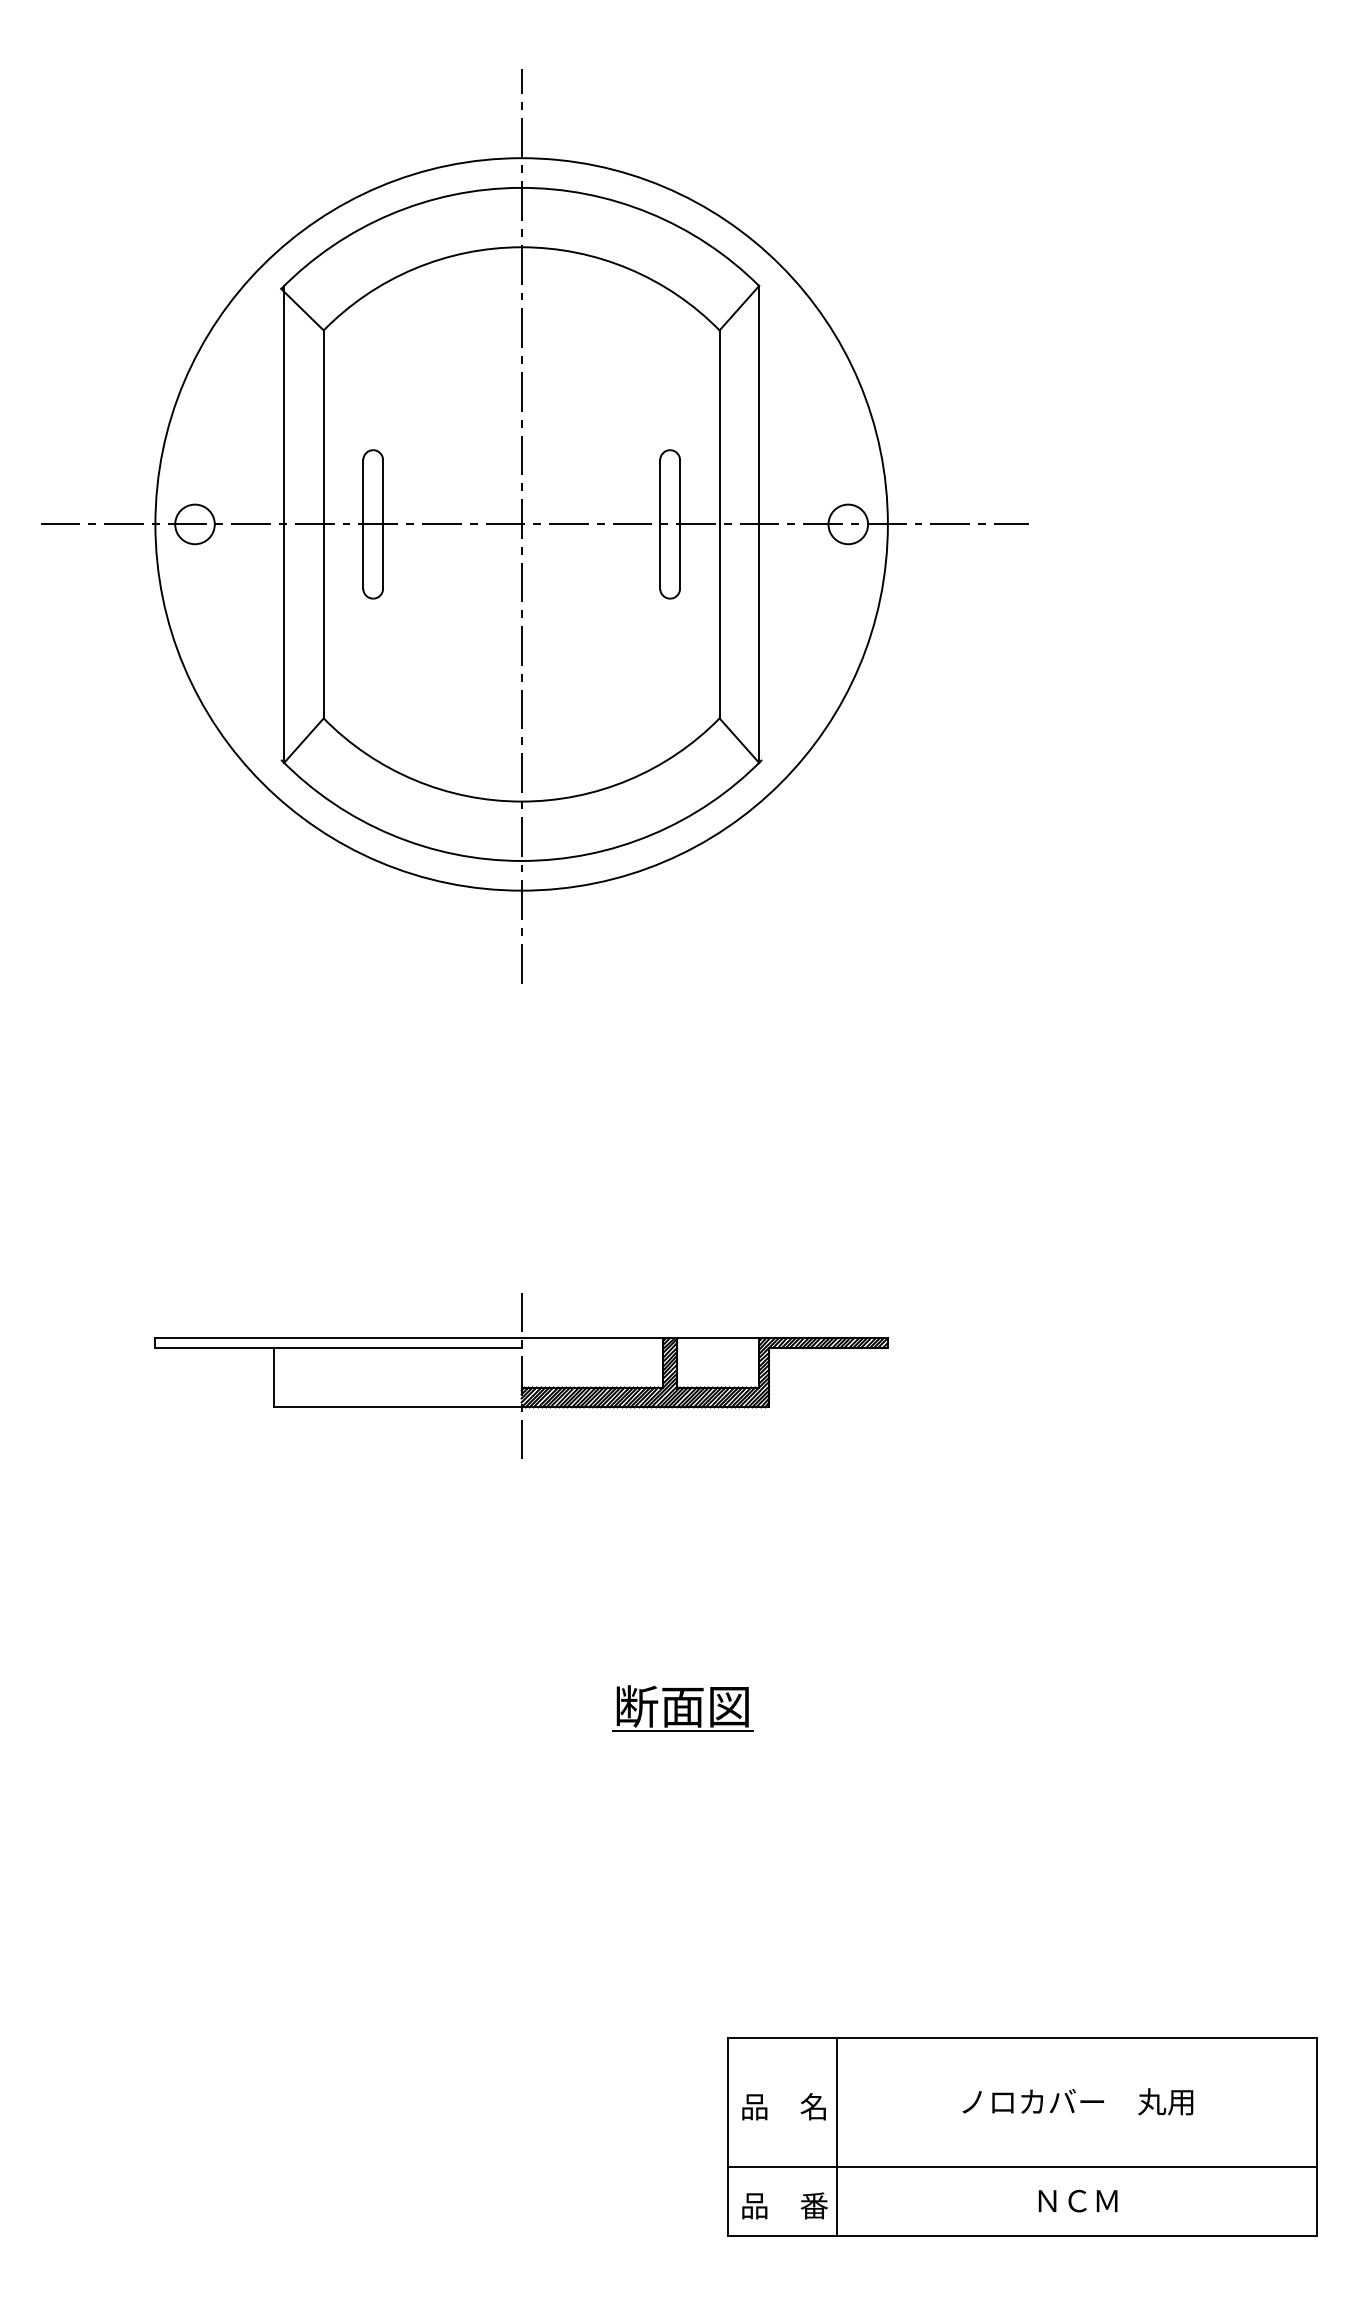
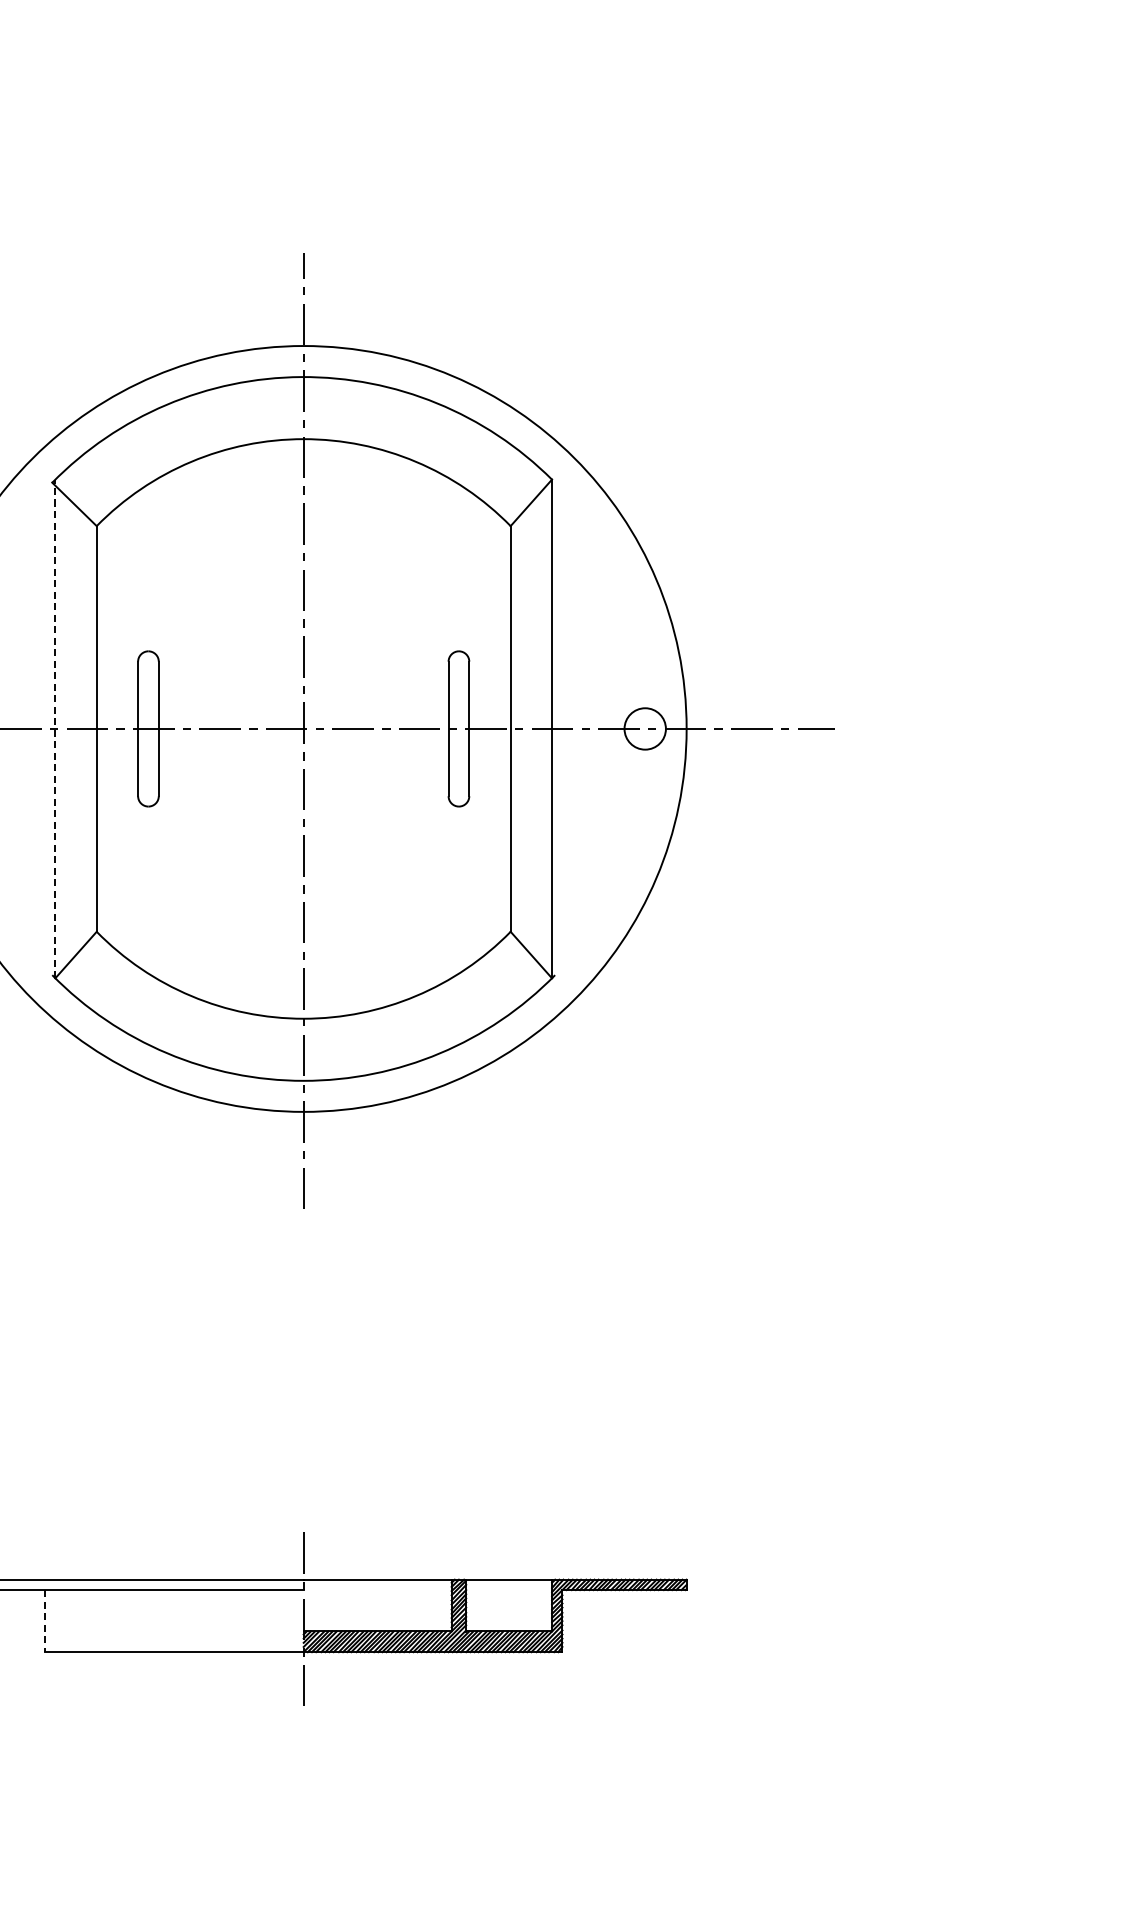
line: (284, 524) -> (55, 729), solid -> dashed
line: (274, 1377) -> (45, 1620), solid -> dashed

